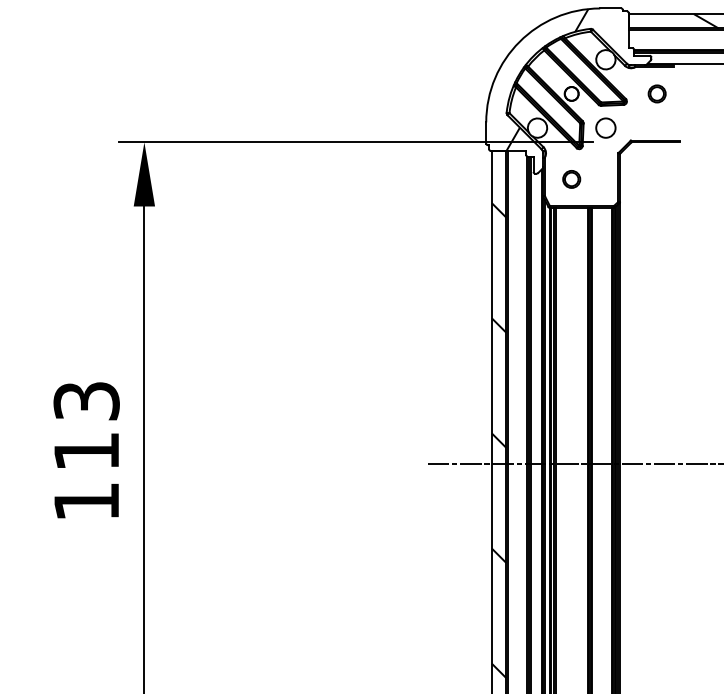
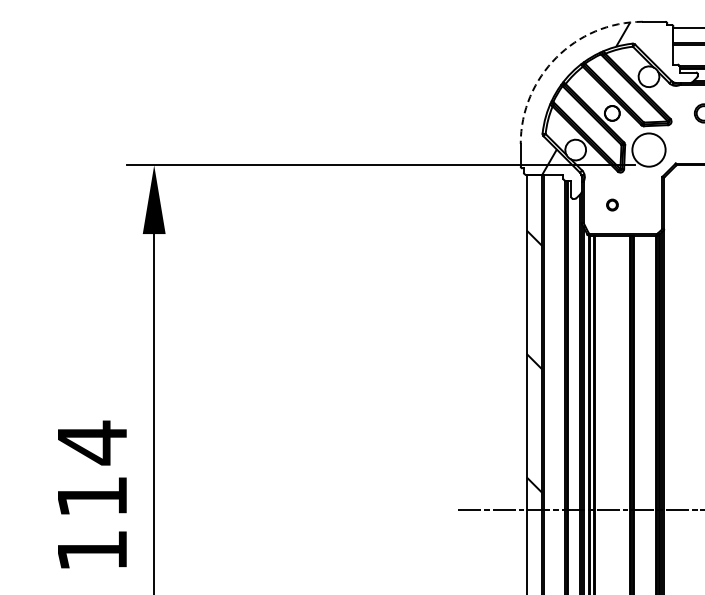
arc: (519, 41) -> (556, 57), solid -> dashed
circle: (605, 127) -> (648, 149), size x1.6
part: (571, 179) -> (612, 205), size x0.6
text: (86, 401) -> (92, 443), 113 -> 114

